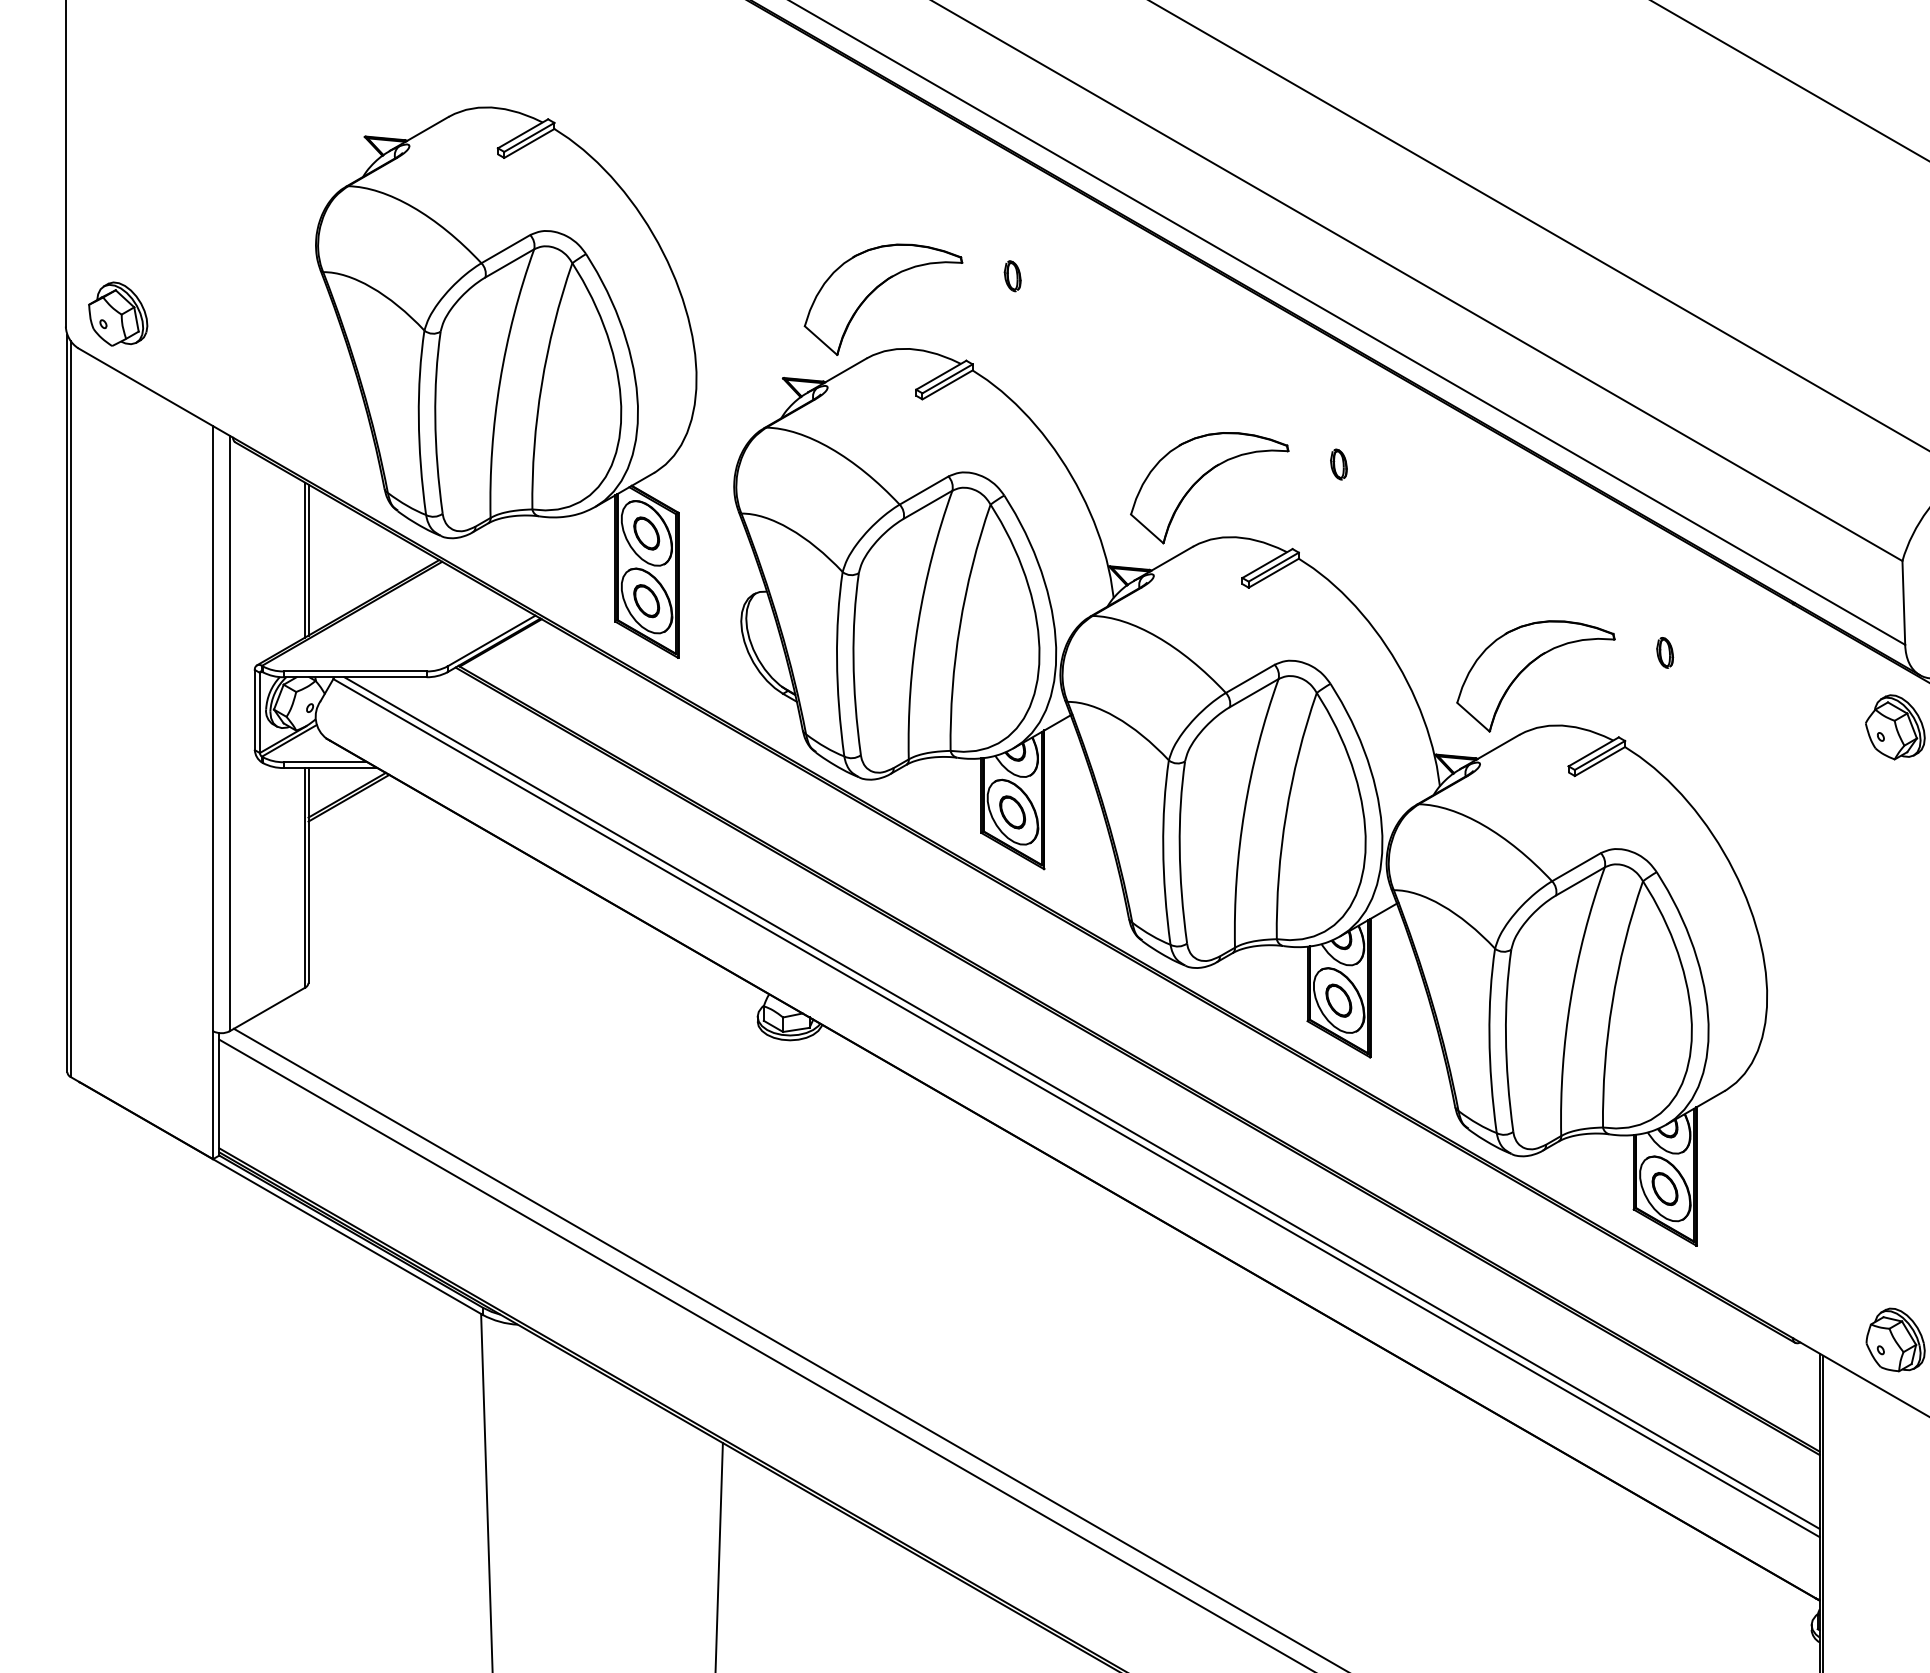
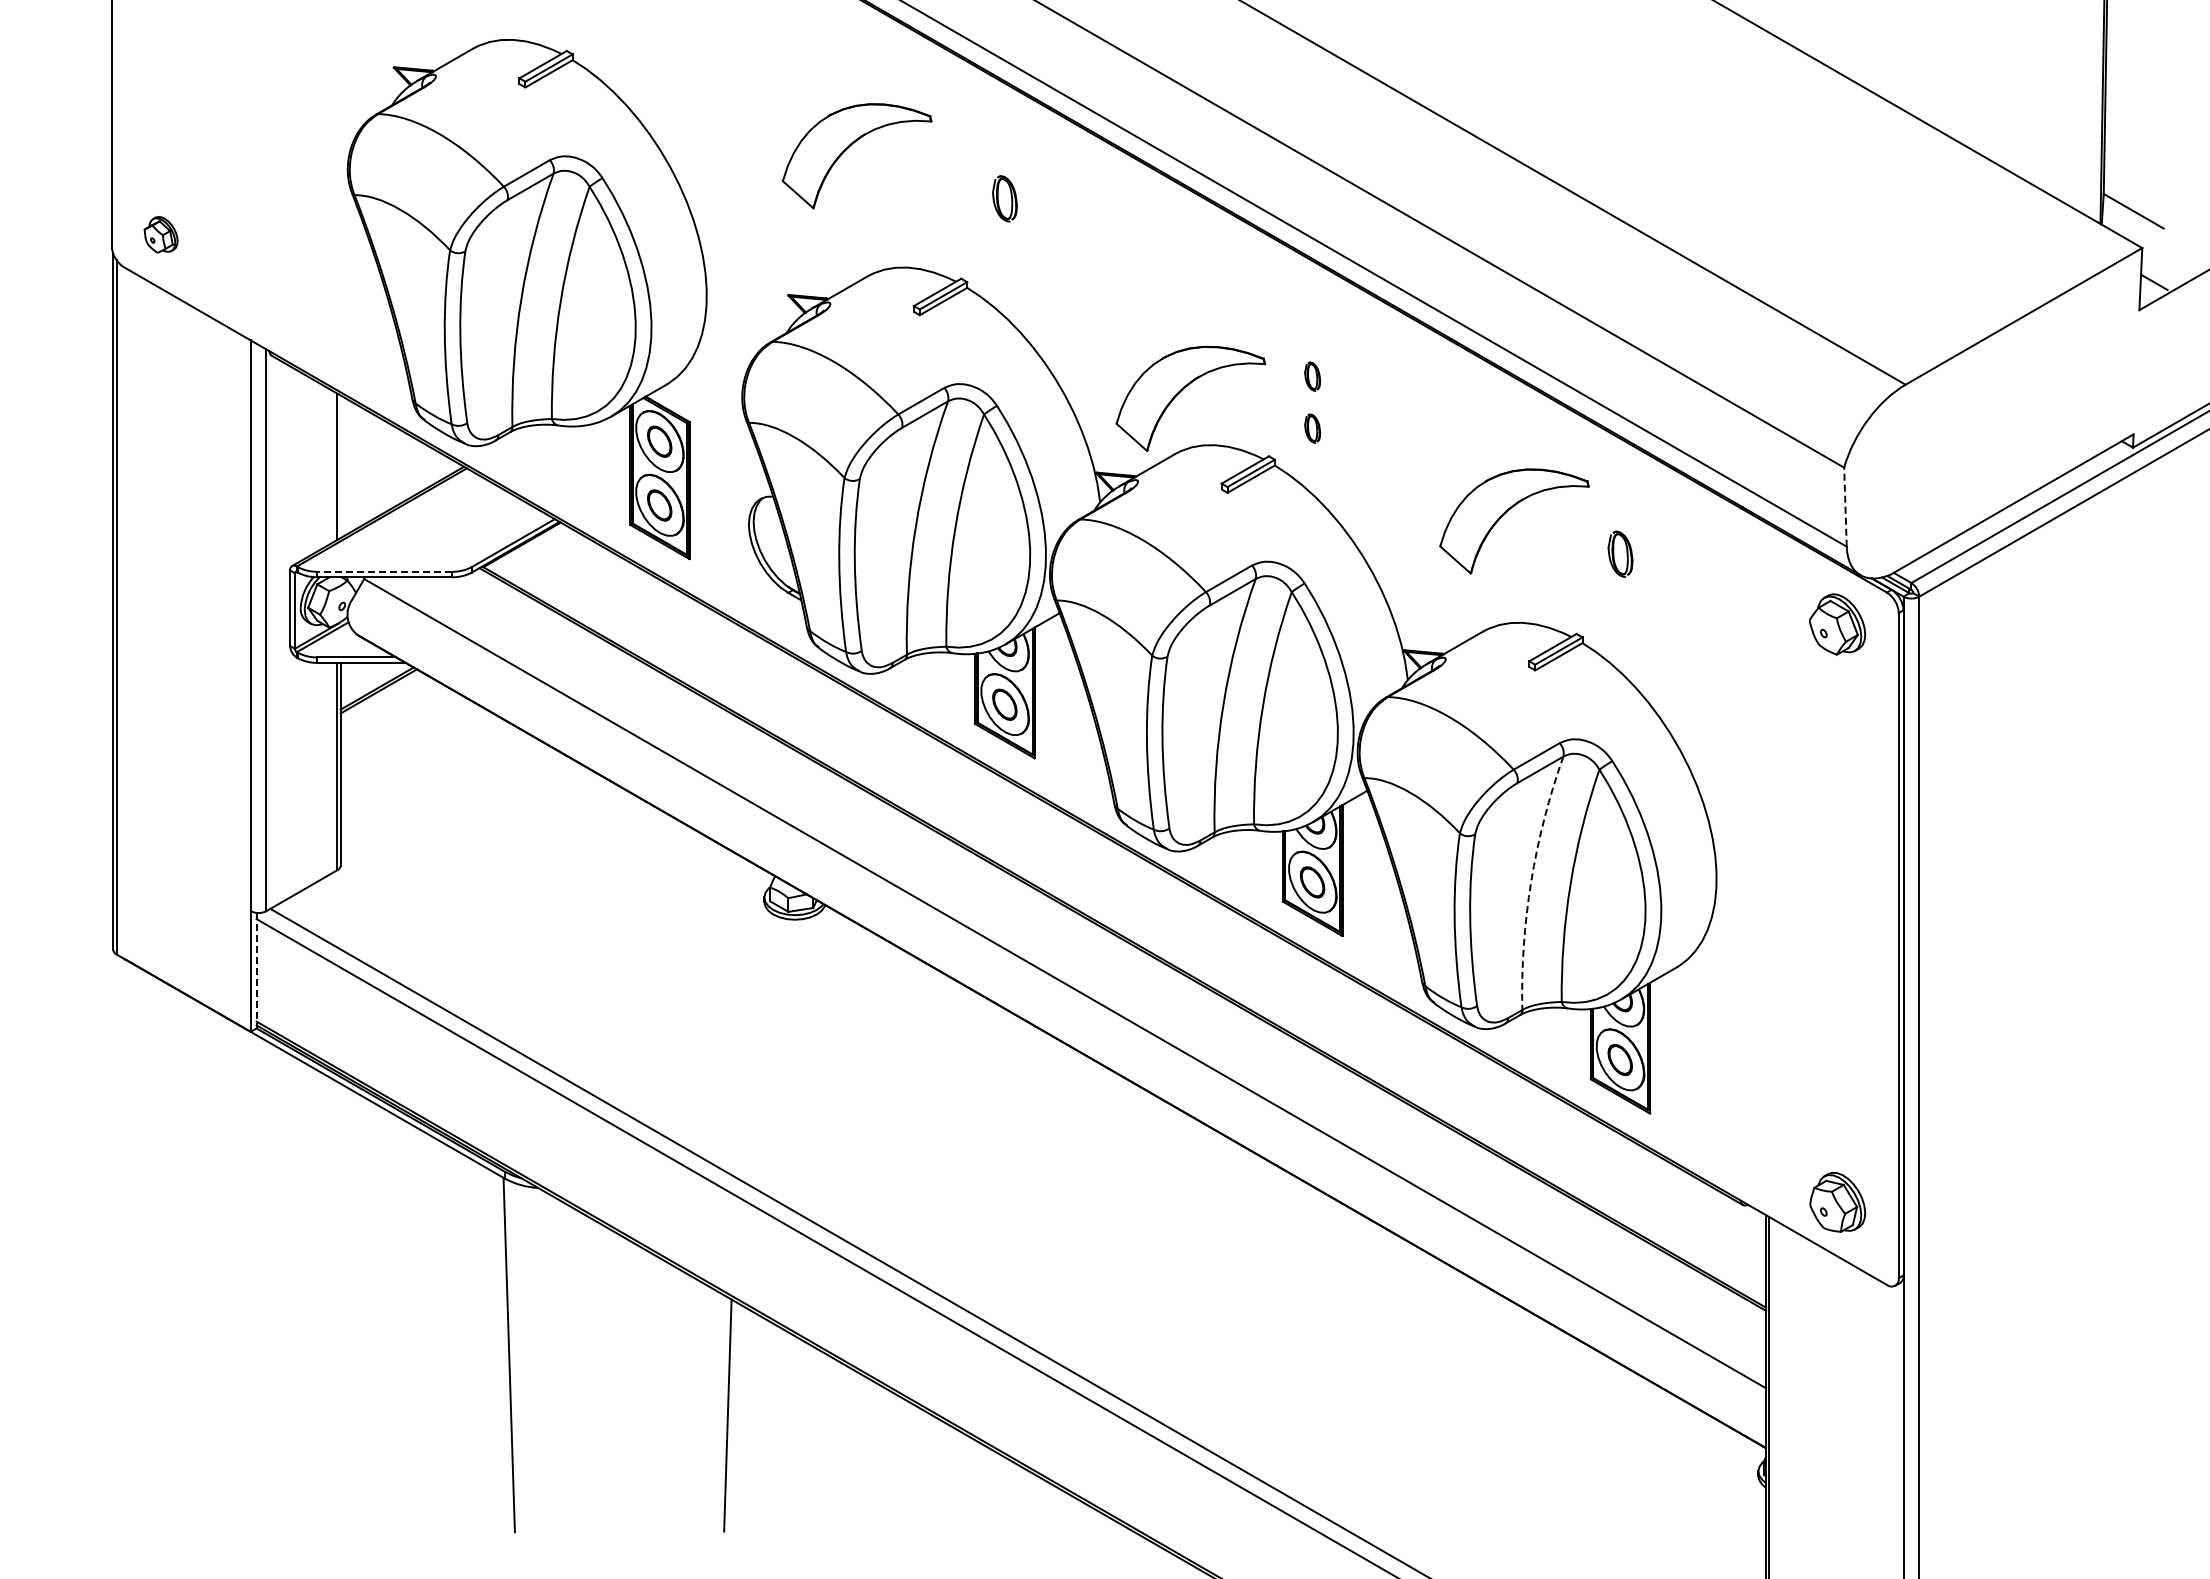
part: (1012, 276) -> (1004, 199), size x1.6
part: (874, 291) -> (848, 148), moved
part: (117, 313) -> (160, 234), size x0.6
part: (1338, 519) -> (1312, 428), added
line: (308, 559) -> (340, 466), removed
line: (1903, 603) -> (1845, 507), solid -> dashed
part: (1664, 653) -> (1619, 554), size x1.6
part: (1527, 667) -> (1506, 513), moved
line: (354, 671) -> (384, 571), solid -> dashed
arc: (1570, 999) -> (1531, 881), solid -> dashed
line: (219, 1094) -> (256, 970), solid -> dashed
line: (1082, 1102) -> (1070, 978), removed

